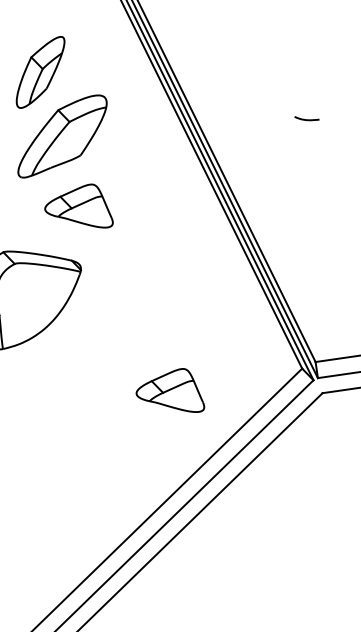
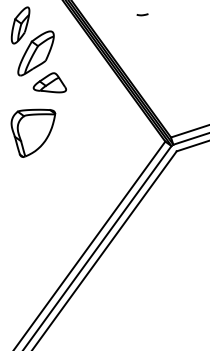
curve: (306, 118) -> (142, 14), moved
part: (171, 386) -> (106, 160), removed

